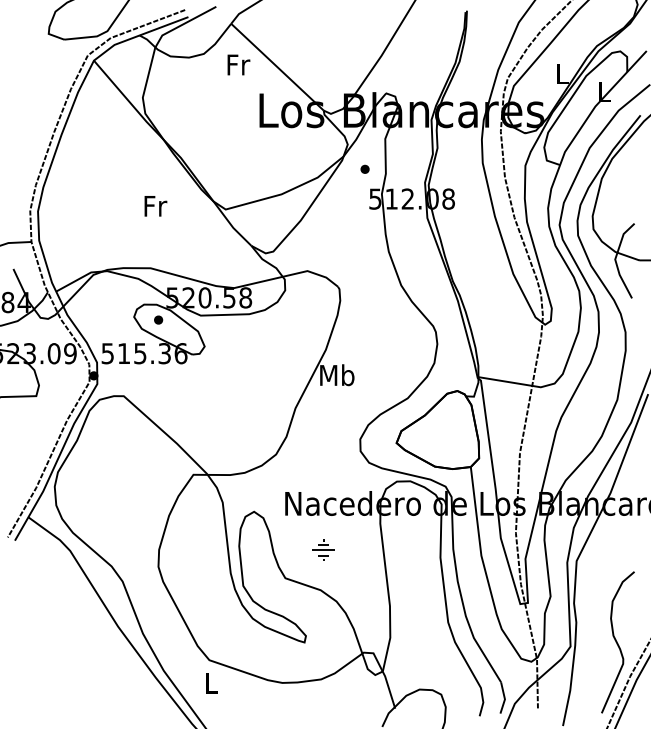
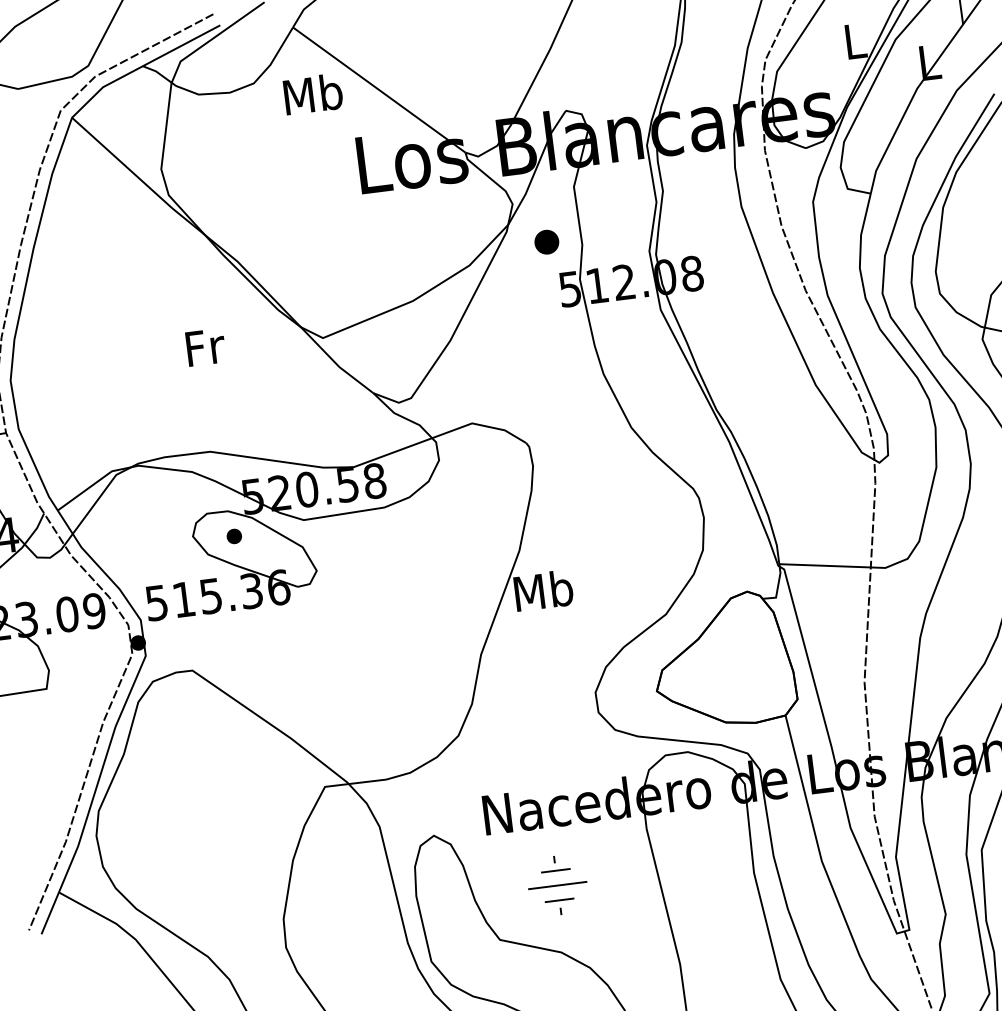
text: (238, 64) -> (313, 93), Fr -> Mb
part: (364, 168) -> (545, 240), size x1.6
part: (323, 549) -> (557, 883), size x1.6

